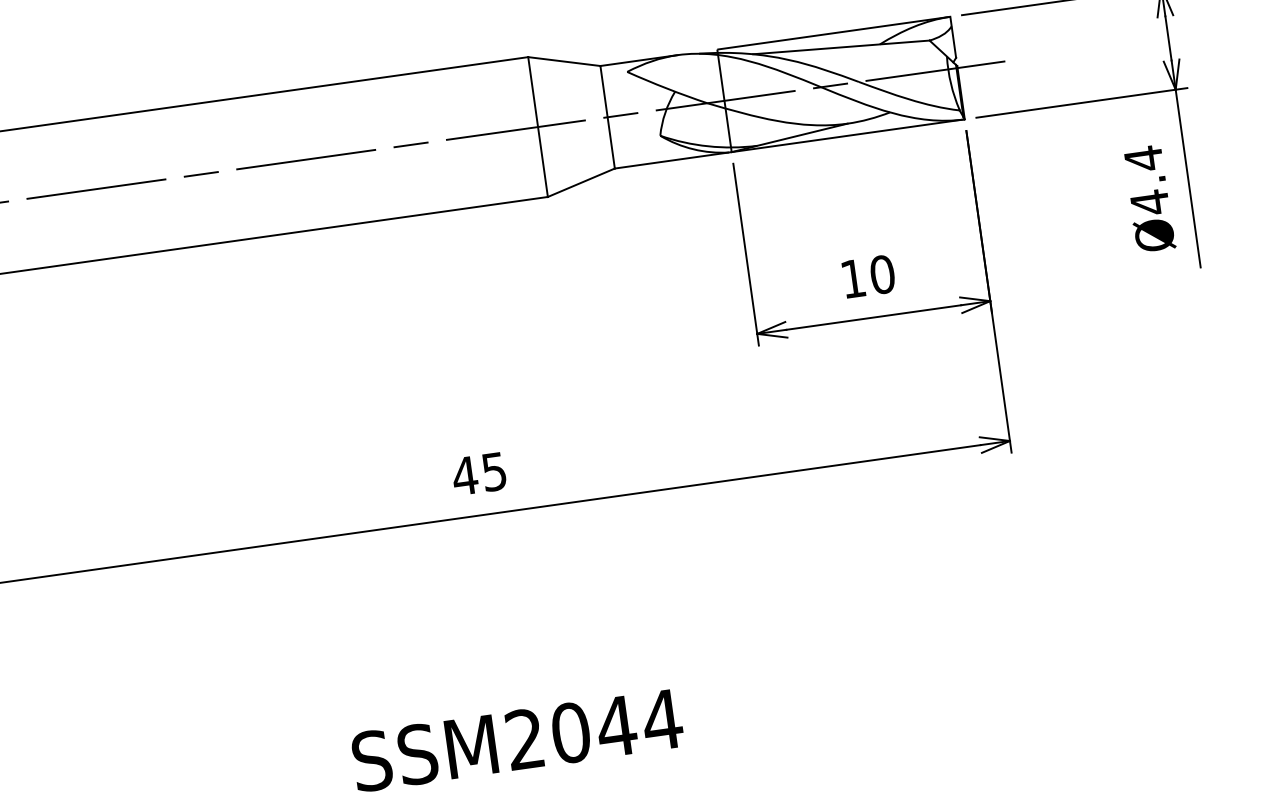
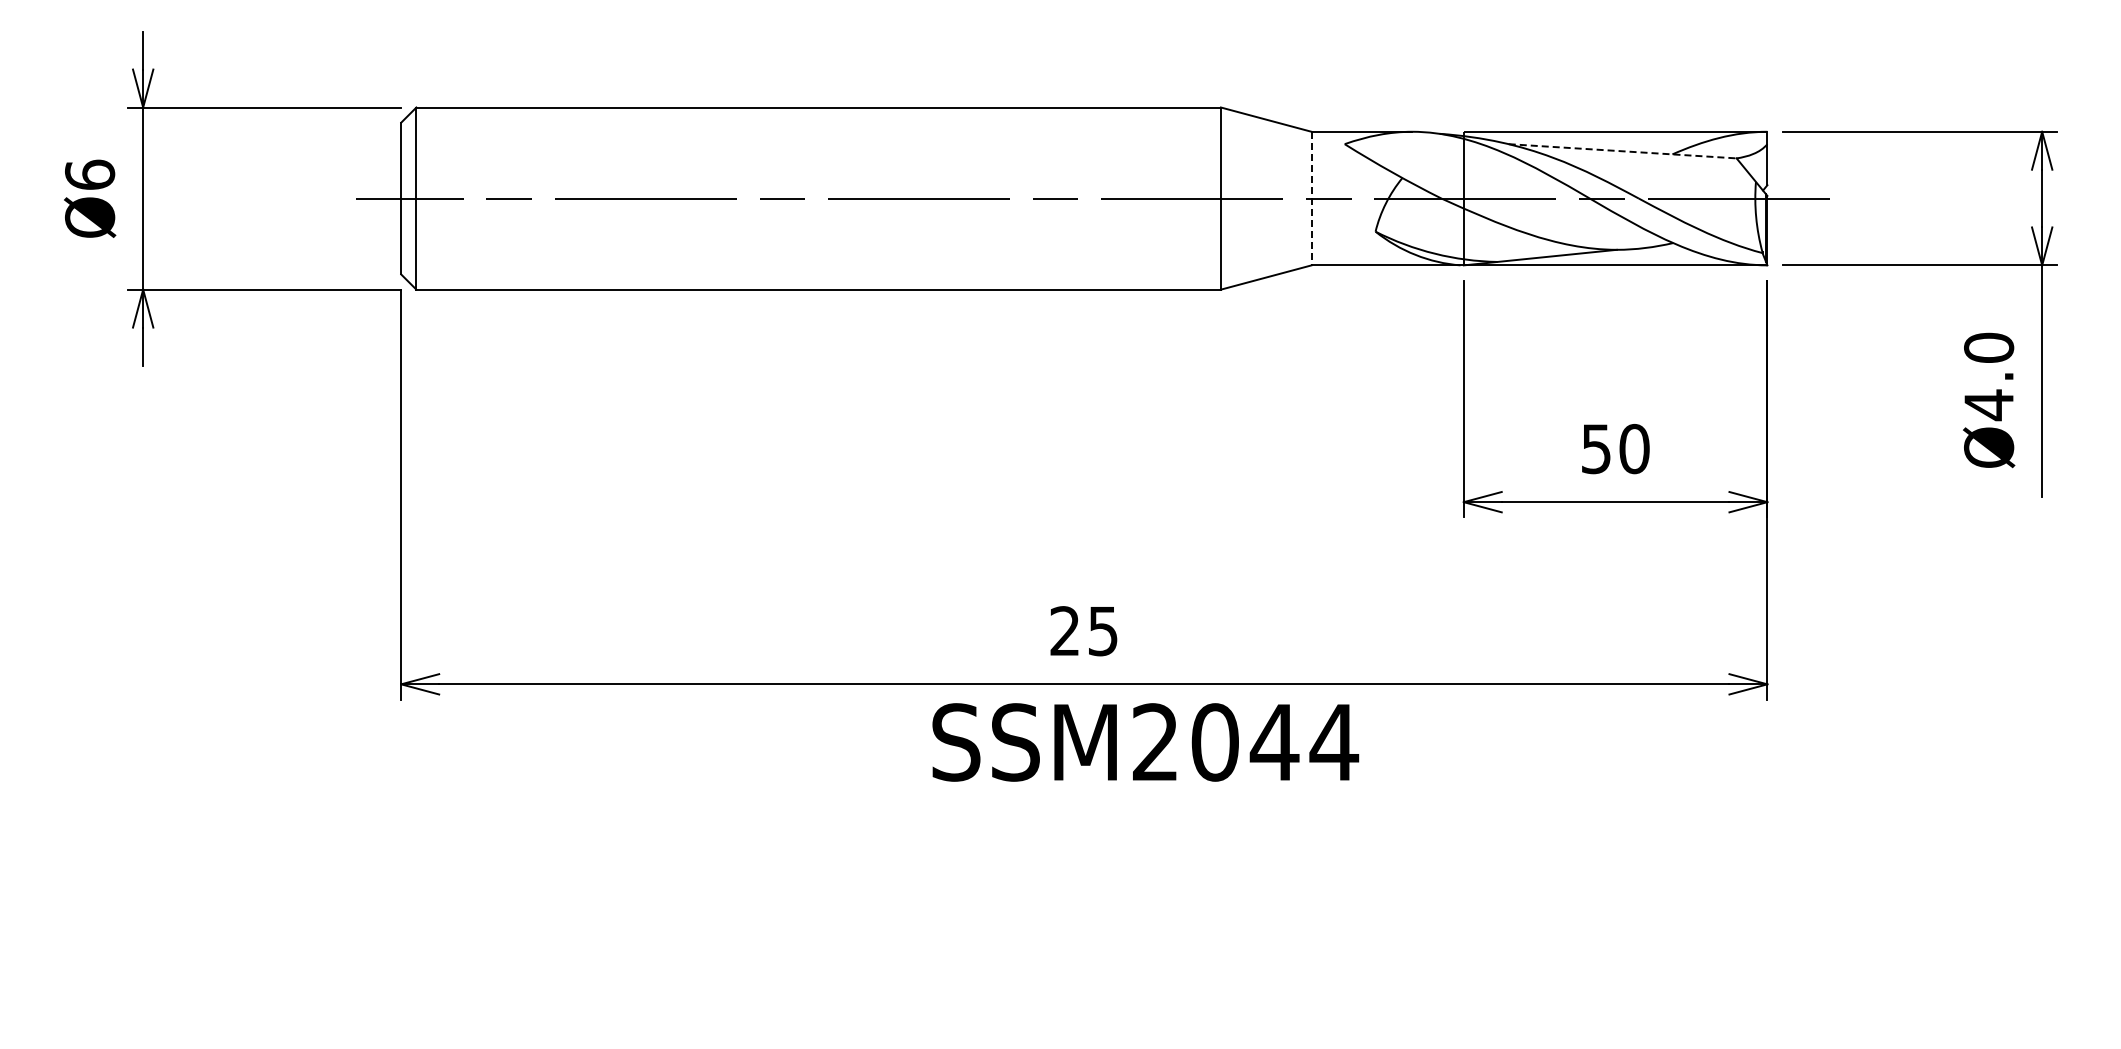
line: (842, 47) -> (1623, 151), solid -> dashed
line: (607, 117) -> (1311, 198), solid -> dashed
text: (1144, 158) -> (1989, 347), Ø4.4 -> Ø4.0
text: (853, 279) -> (1596, 449), 10 -> 50
text: (464, 475) -> (1064, 630), 45 -> 25
text: (517, 740) -> (1145, 742), moved

